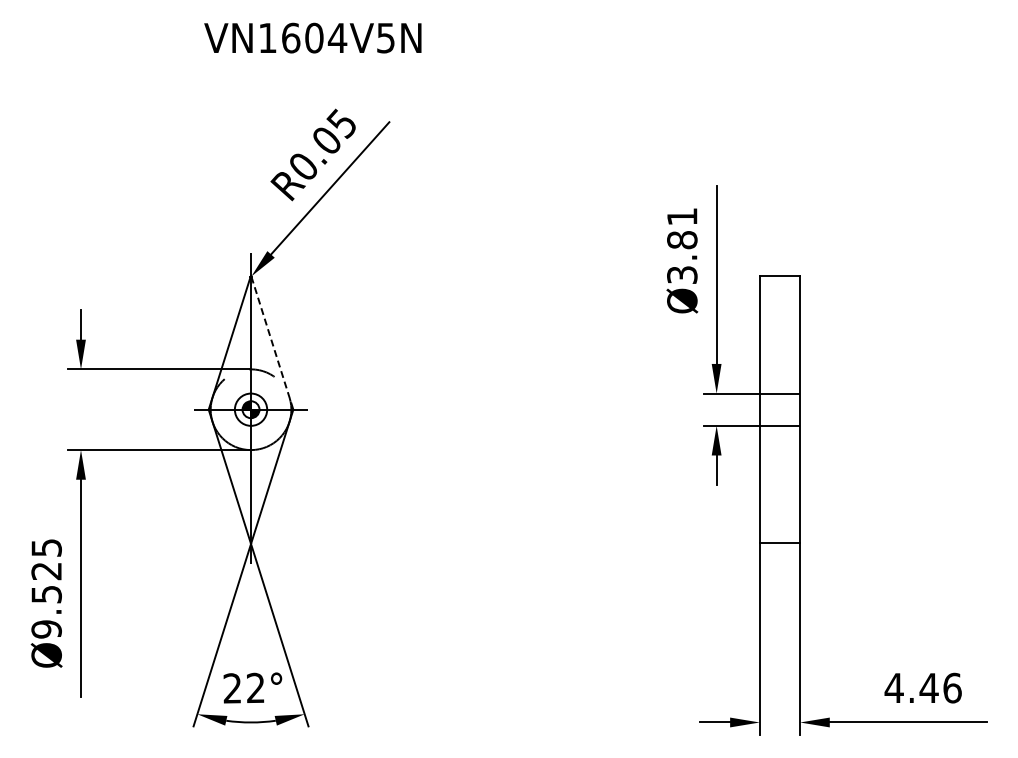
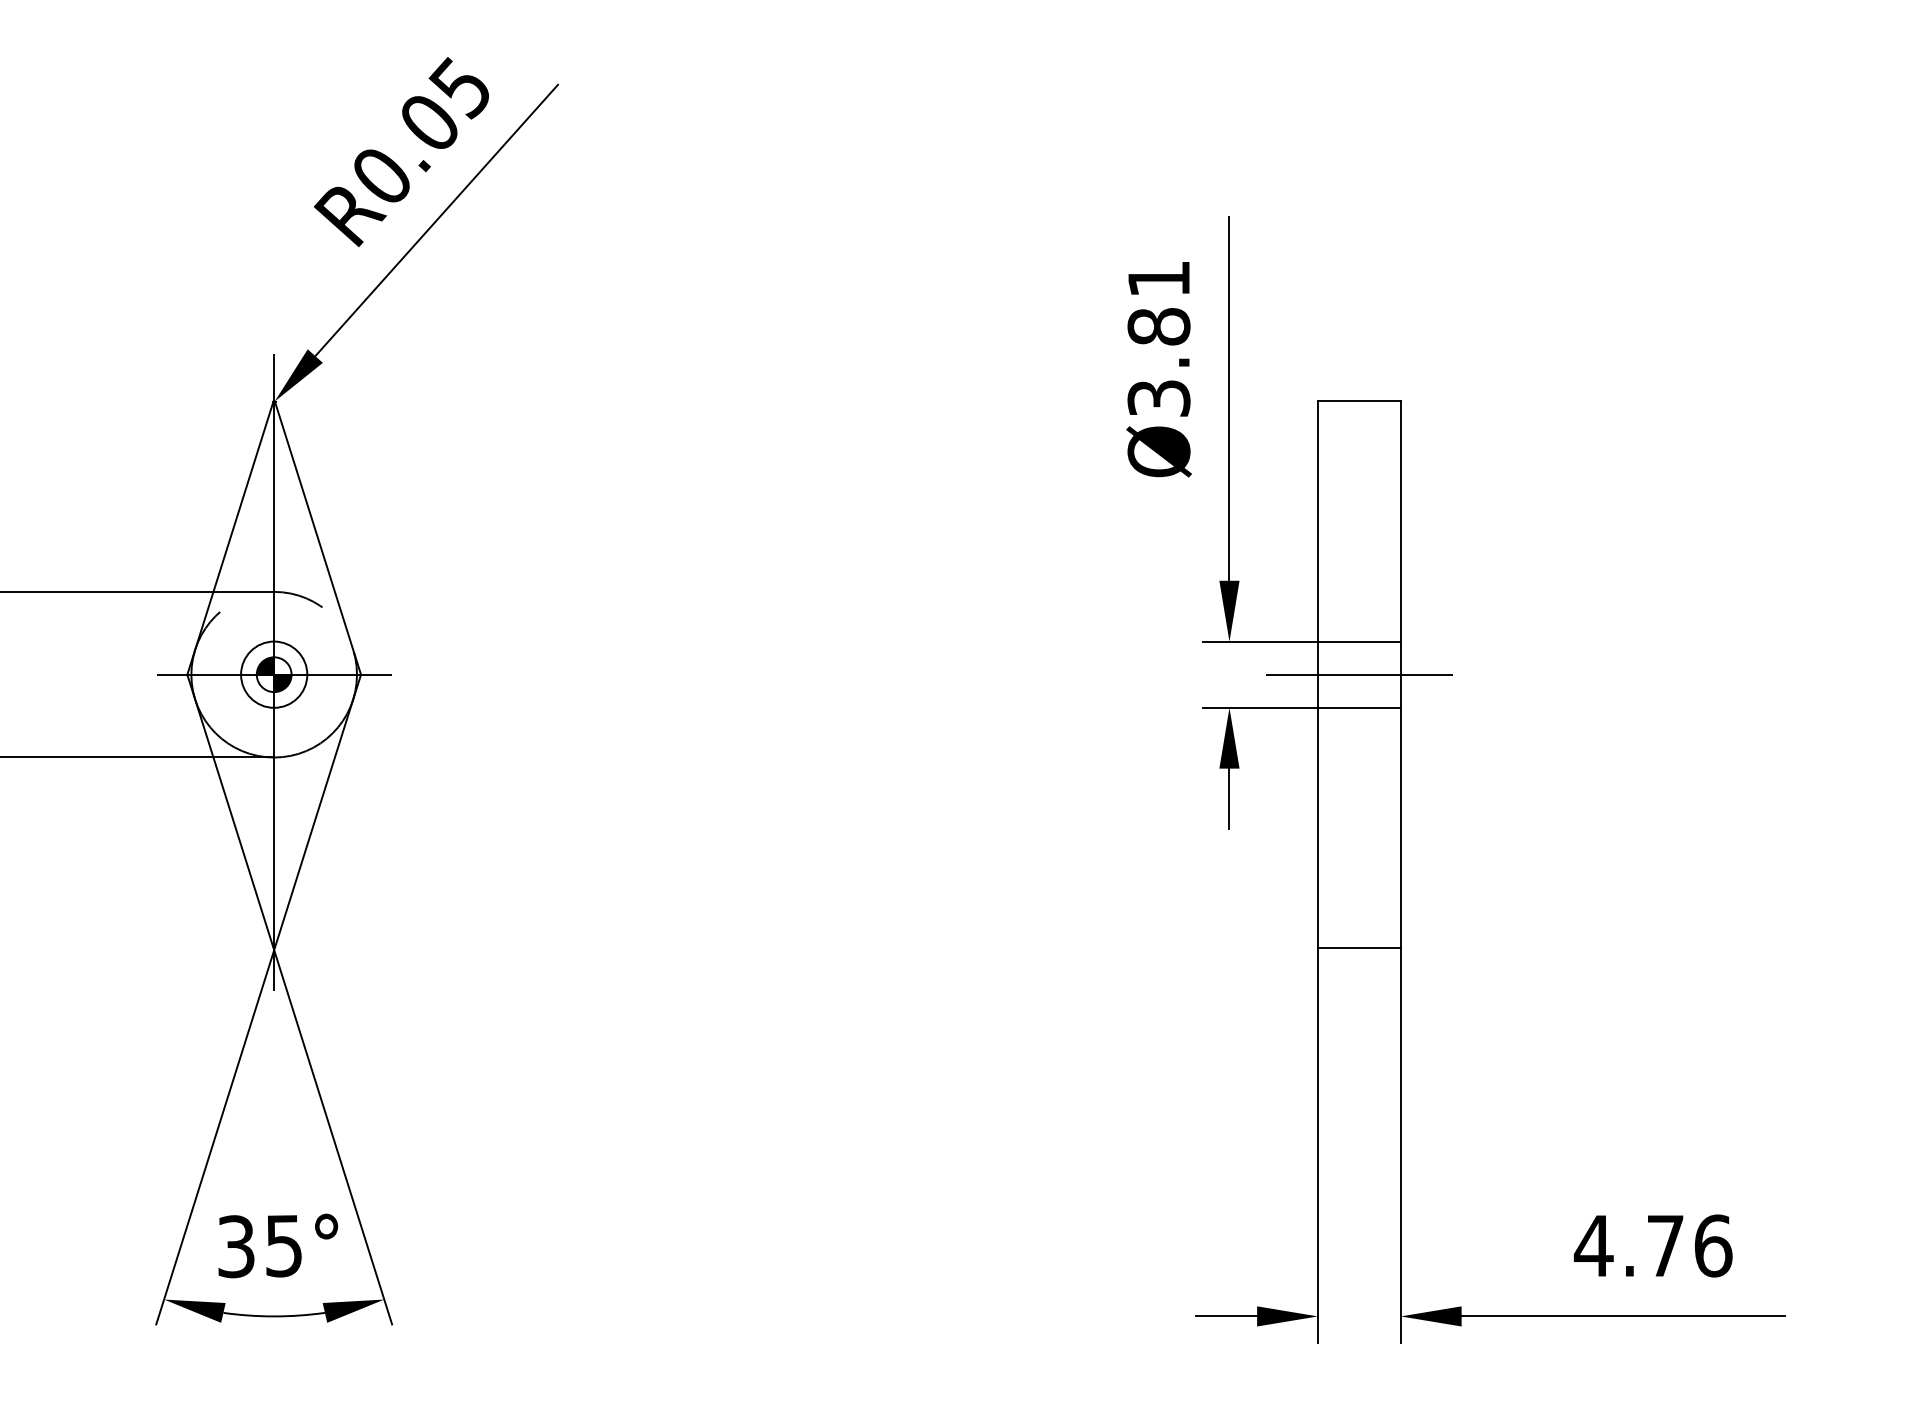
line: (272, 343) -> (318, 538), dashed -> solid
line: (779, 409) -> (1358, 674), added
text: (243, 687) -> (258, 1244), 22° -> 35°
text: (928, 687) -> (1664, 1244), 4.46 -> 4.76

